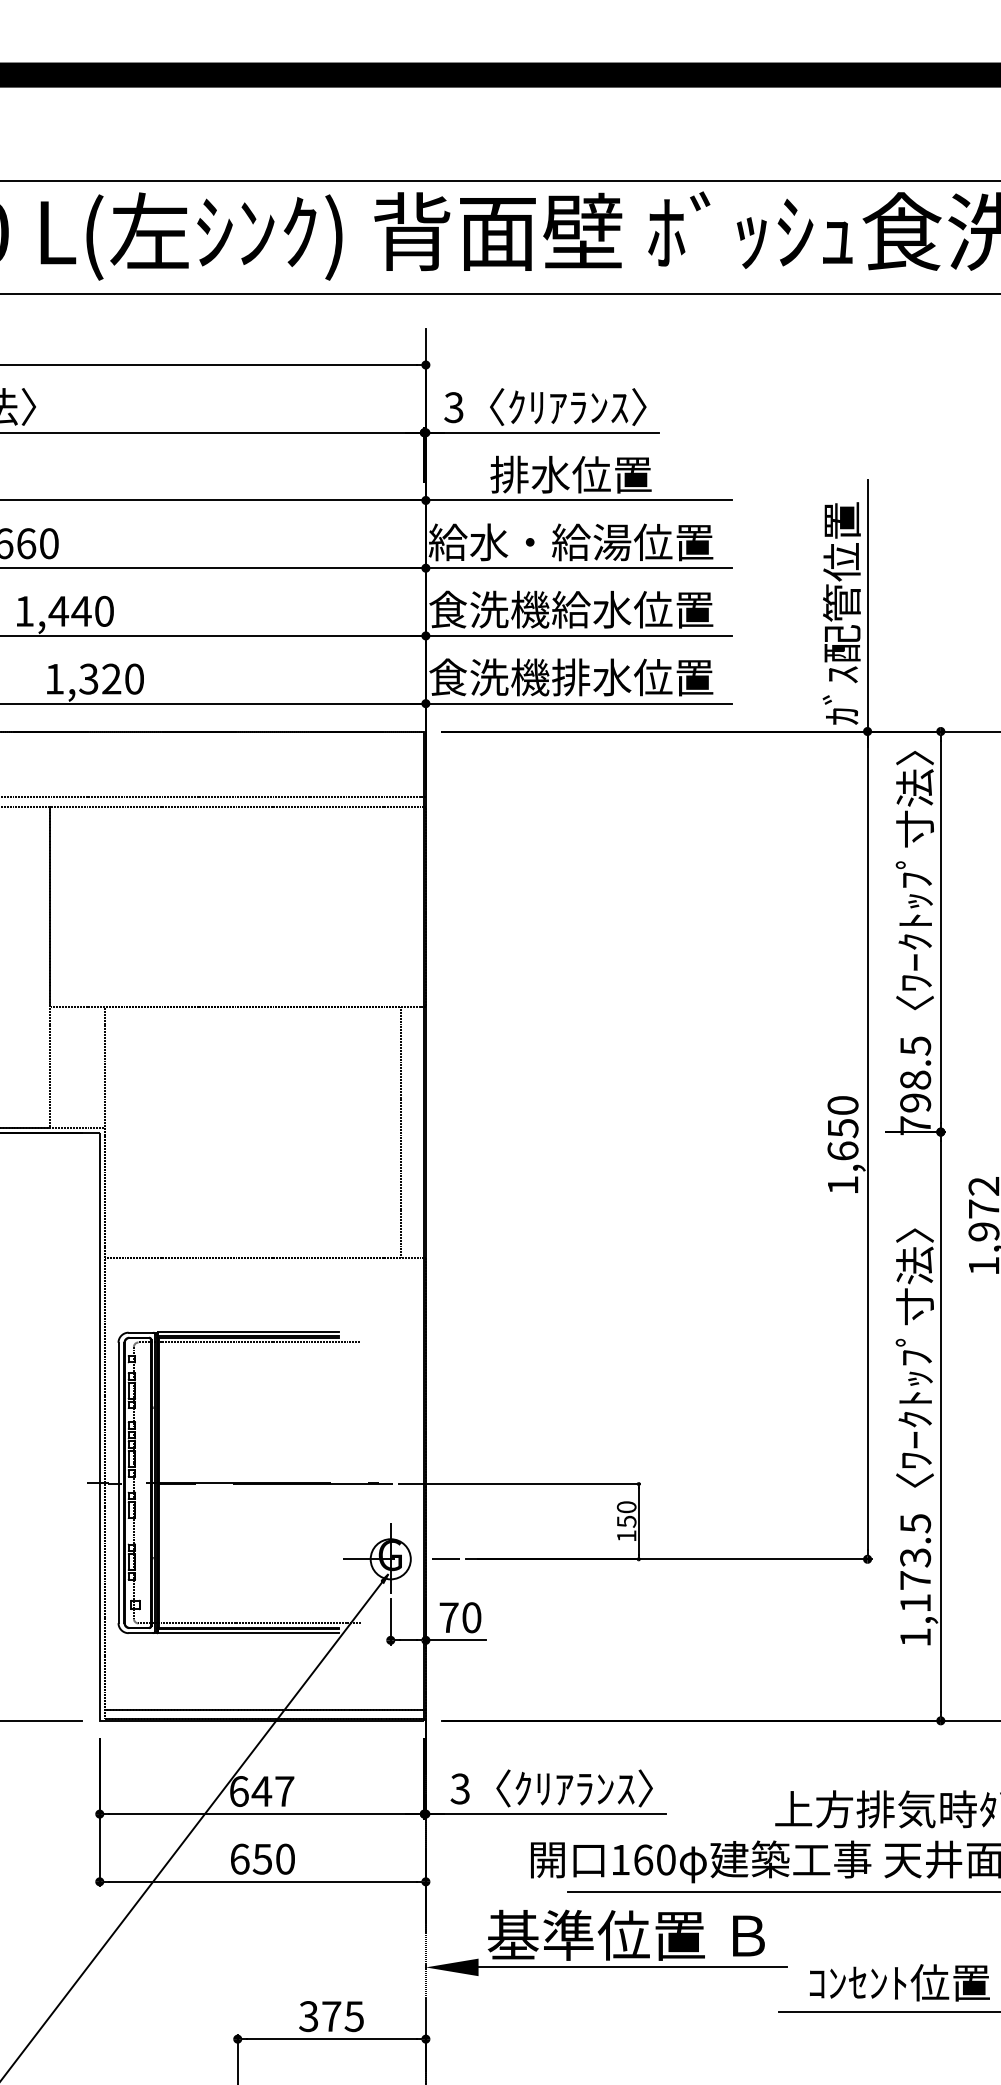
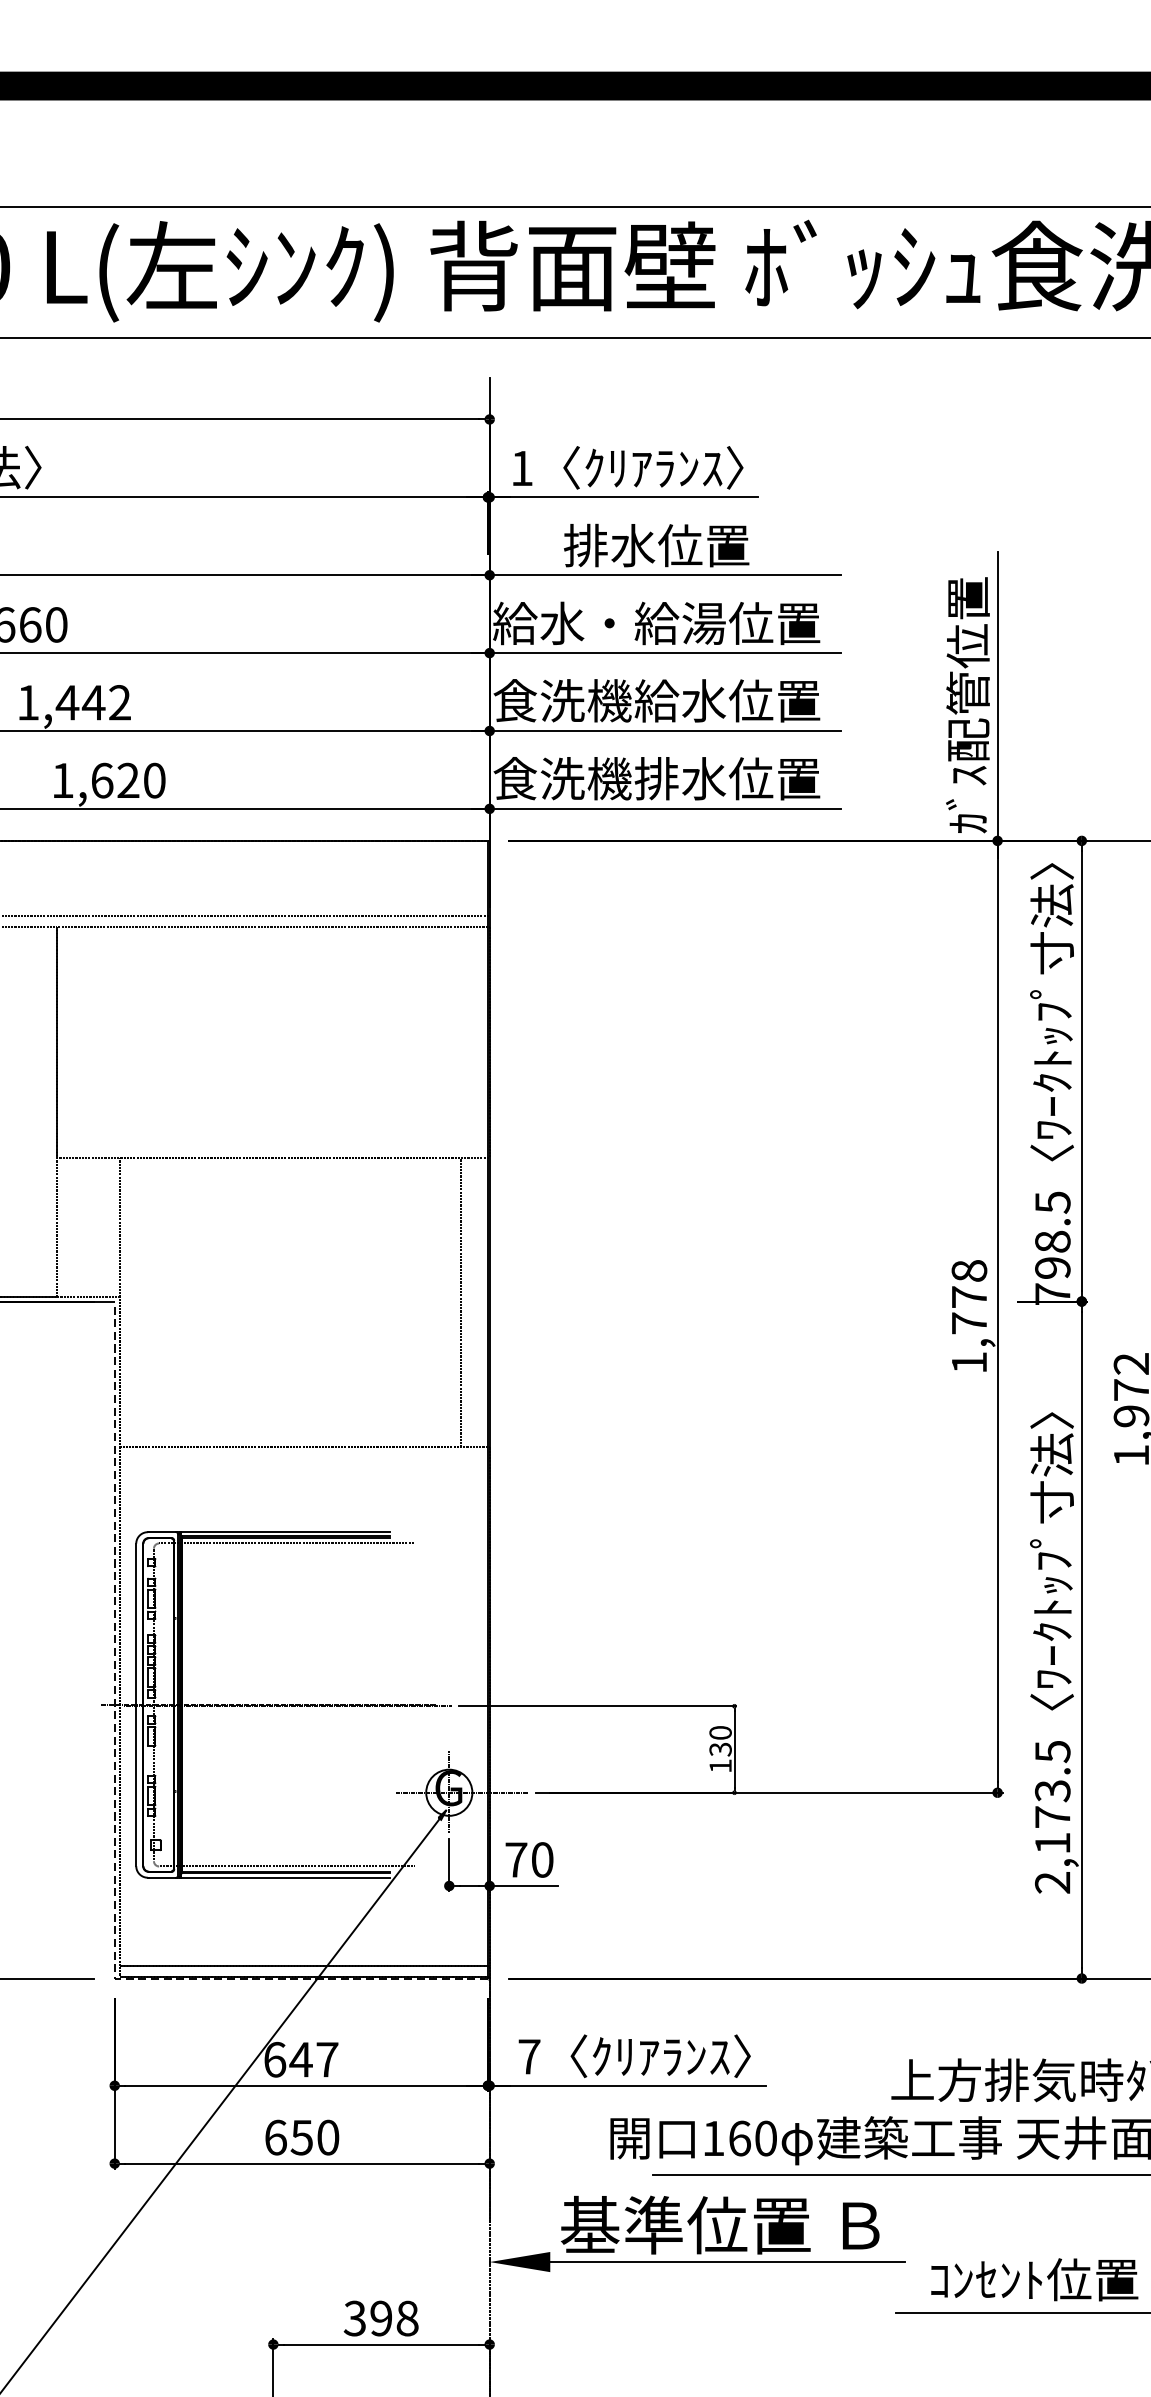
text: (453, 407) -> (521, 468), 3 -> 1
text: (104, 611) -> (120, 702), 1,440 -> 1,442
text: (88, 678) -> (101, 779), 1,320 -> 1,620
text: (842, 1128) -> (968, 1297), 1,650 -> 1,778
text: (625, 1521) -> (719, 1749), 150 -> 130
line: (99, 1589) -> (114, 1827), solid -> dashed
text: (915, 1637) -> (1052, 1882), 1,173.5 -> 2,173.5
text: (459, 1788) -> (528, 2056), 3 -> 7
text: (343, 2016) -> (394, 2318), 375 -> 398

